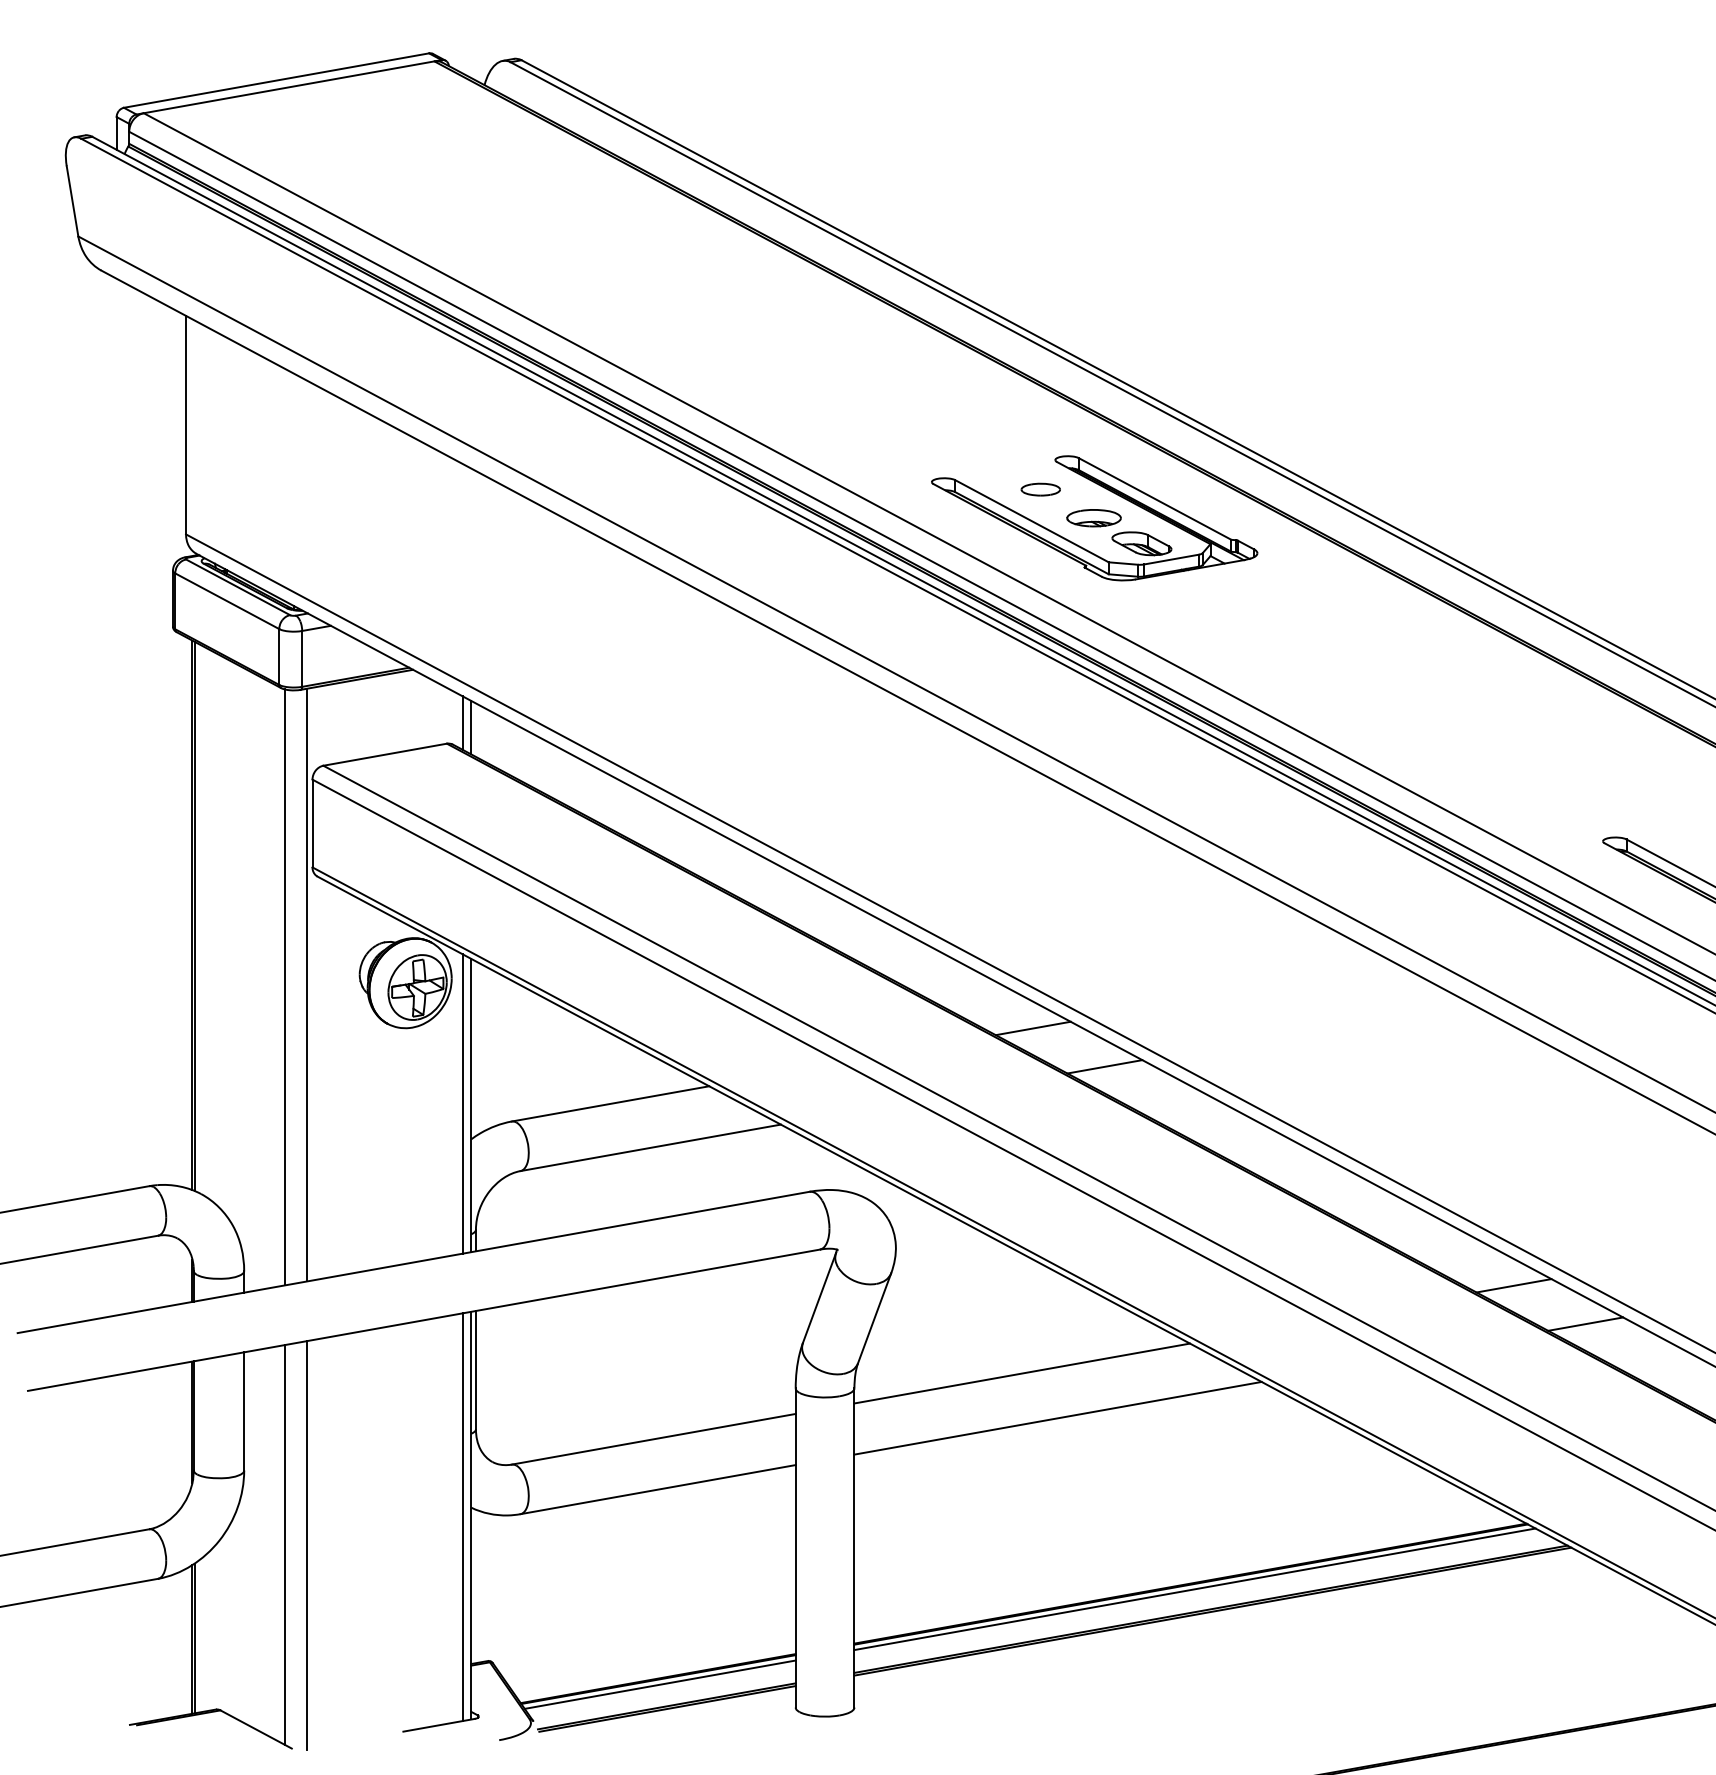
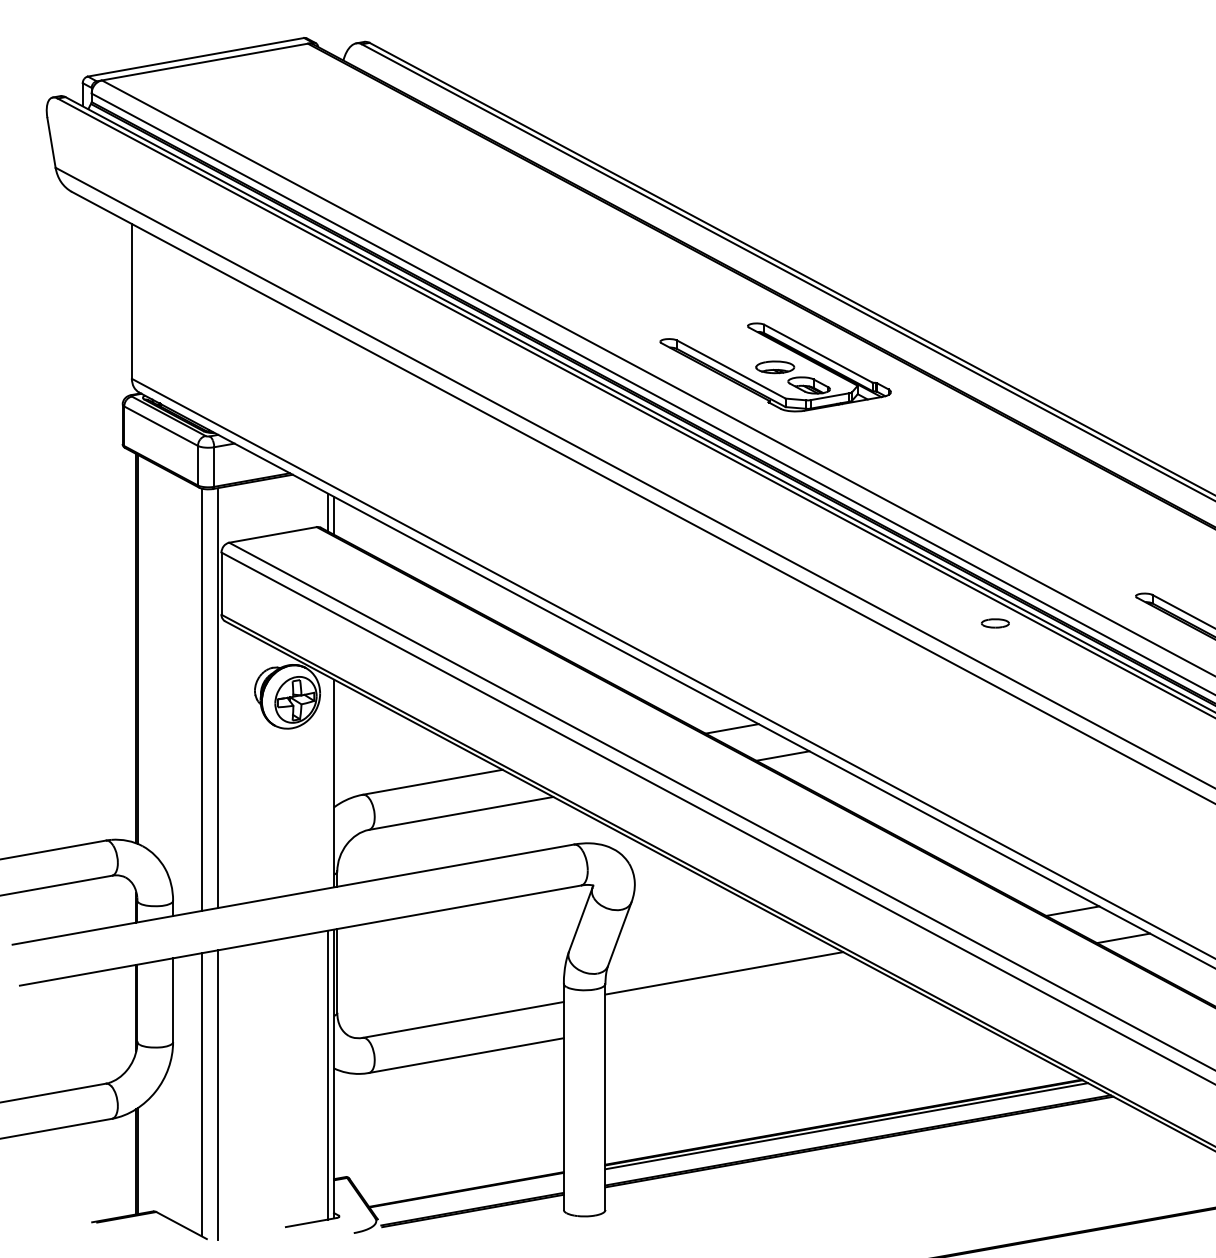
part: (1040, 489) -> (995, 623), moved
line: (462, 1103) -> (327, 782), removed
line: (1057, 1417) -> (749, 1004), removed
line: (659, 1684) -> (467, 1193), removed

